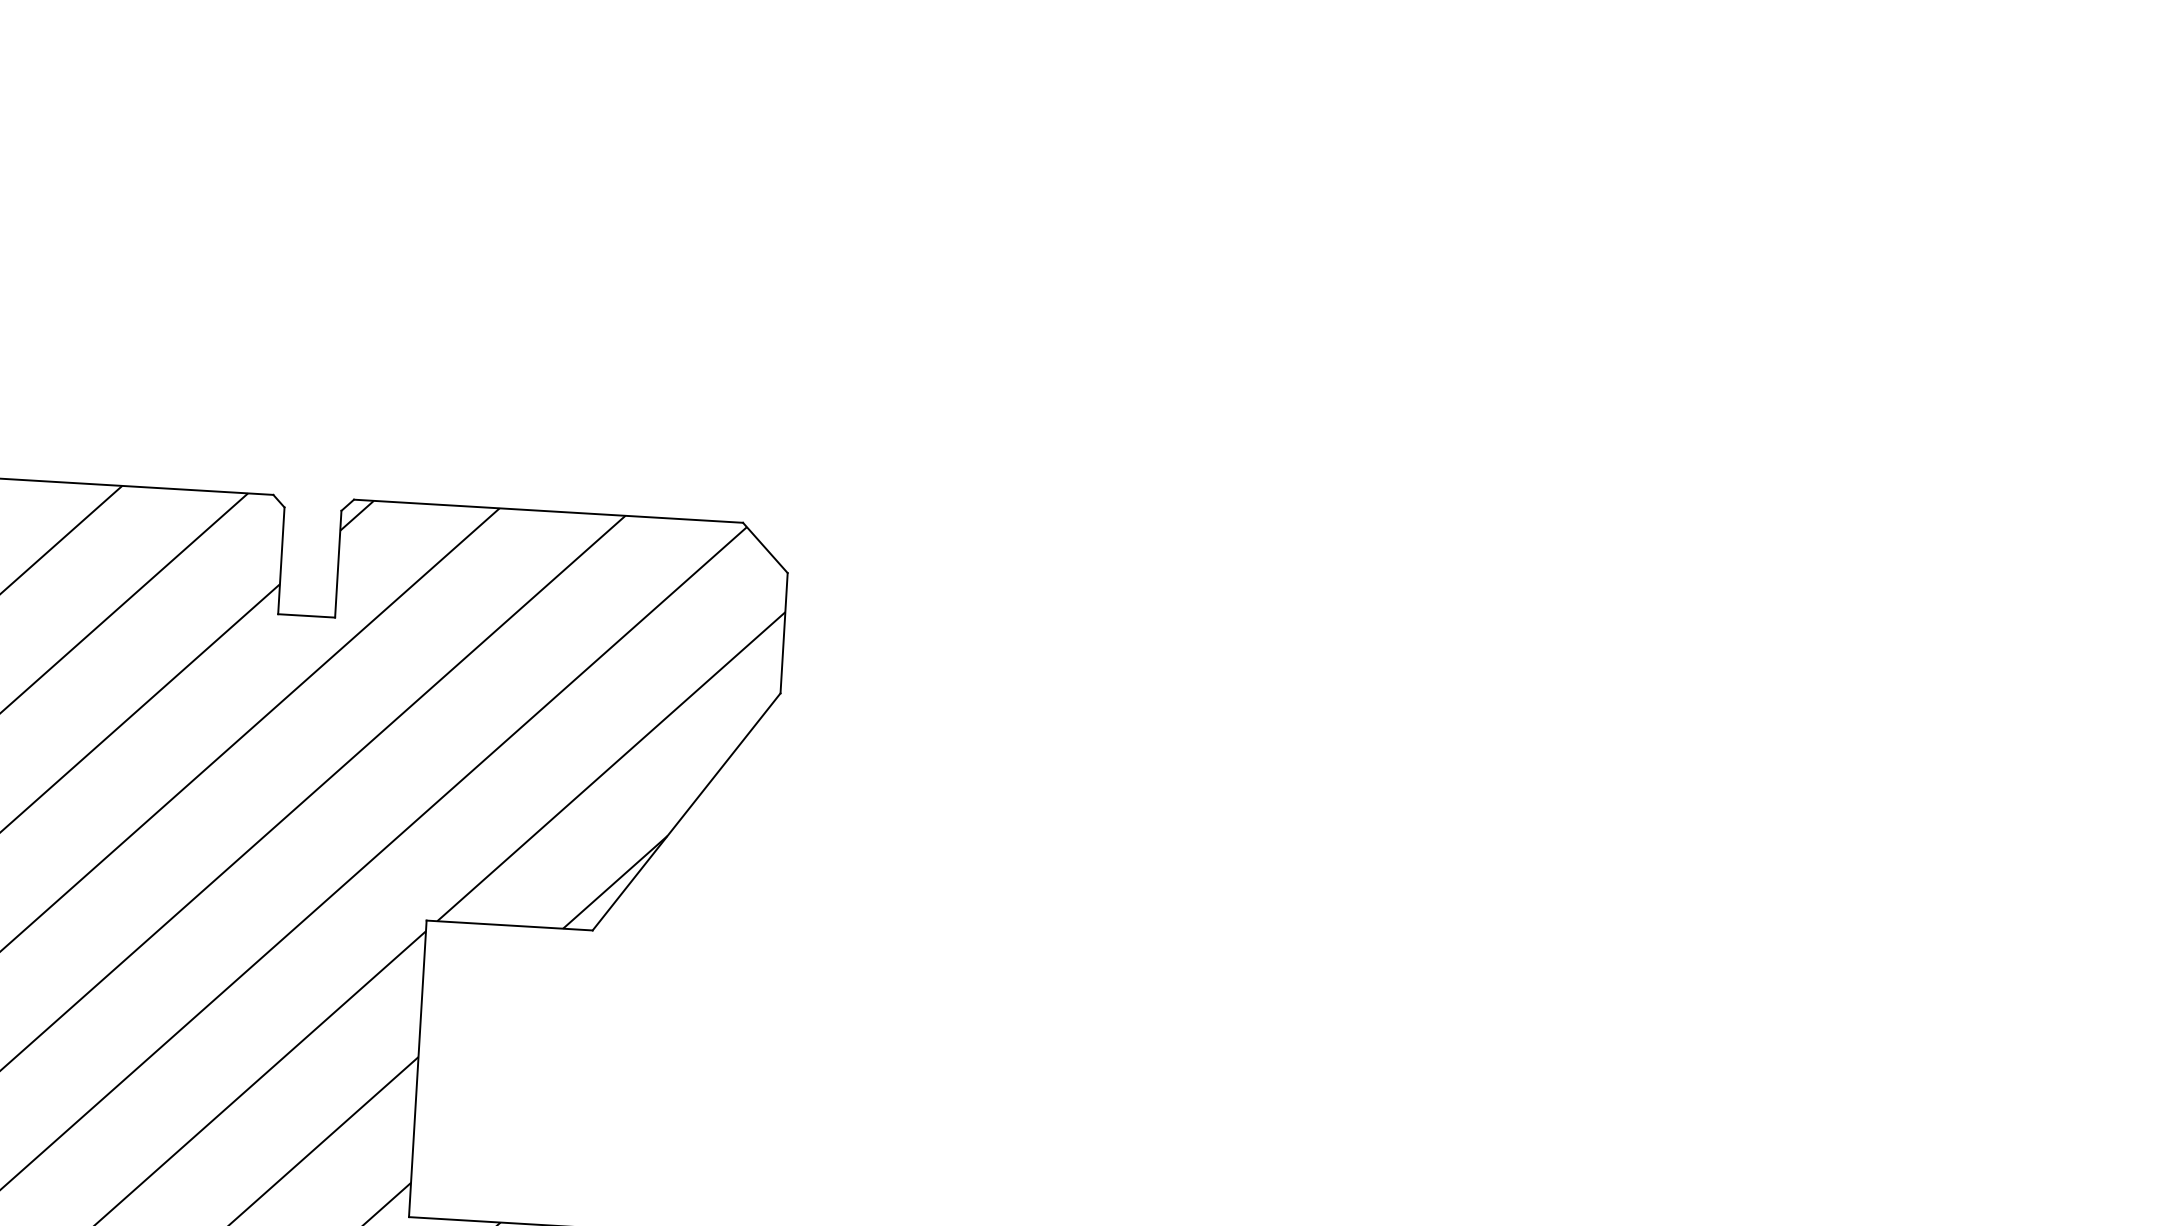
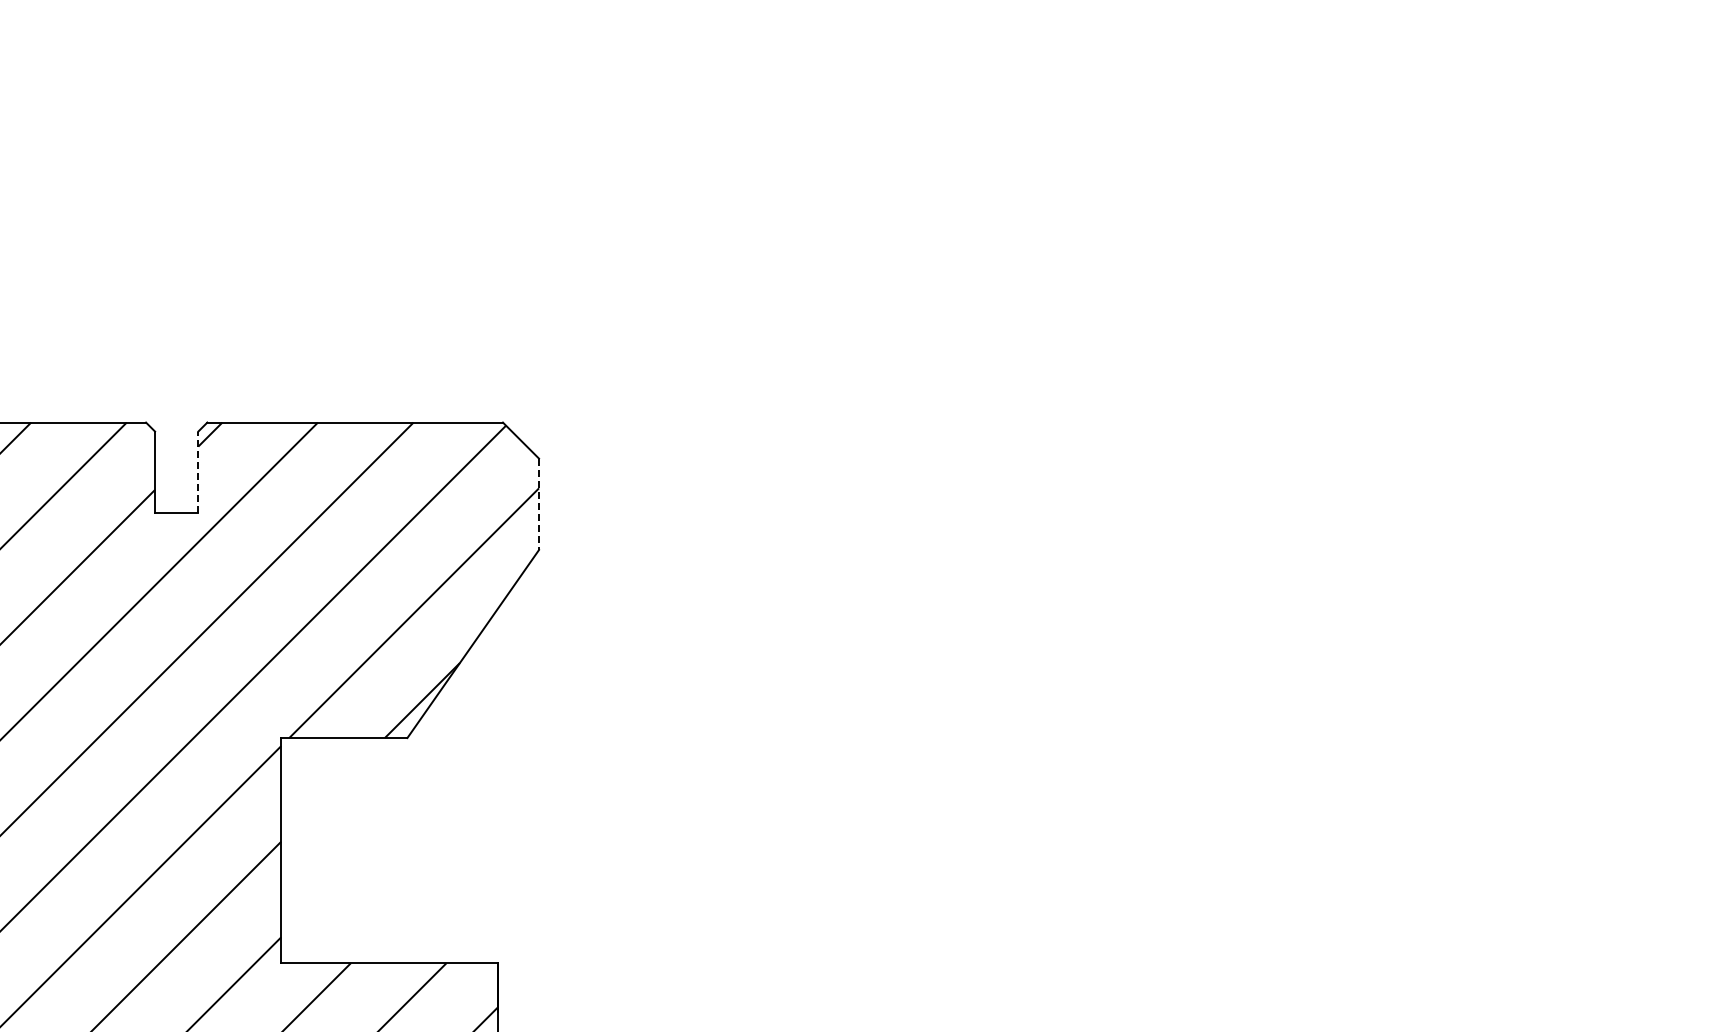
line: (338, 564) -> (198, 472), solid -> dashed
line: (784, 633) -> (539, 504), solid -> dashed

